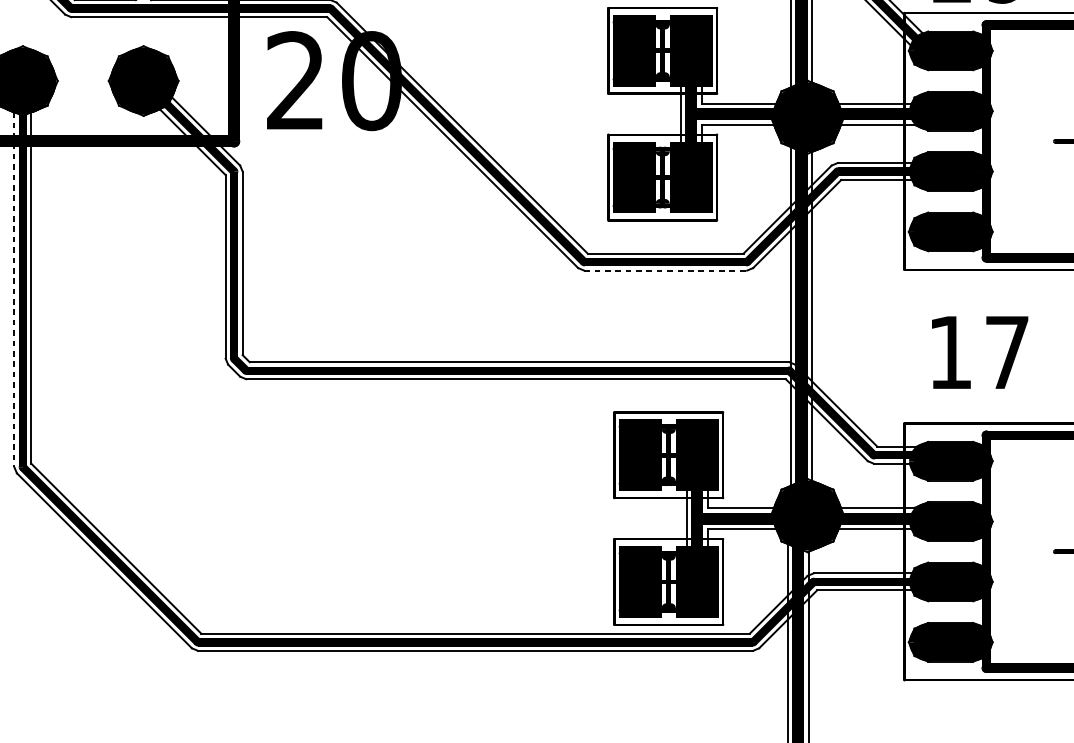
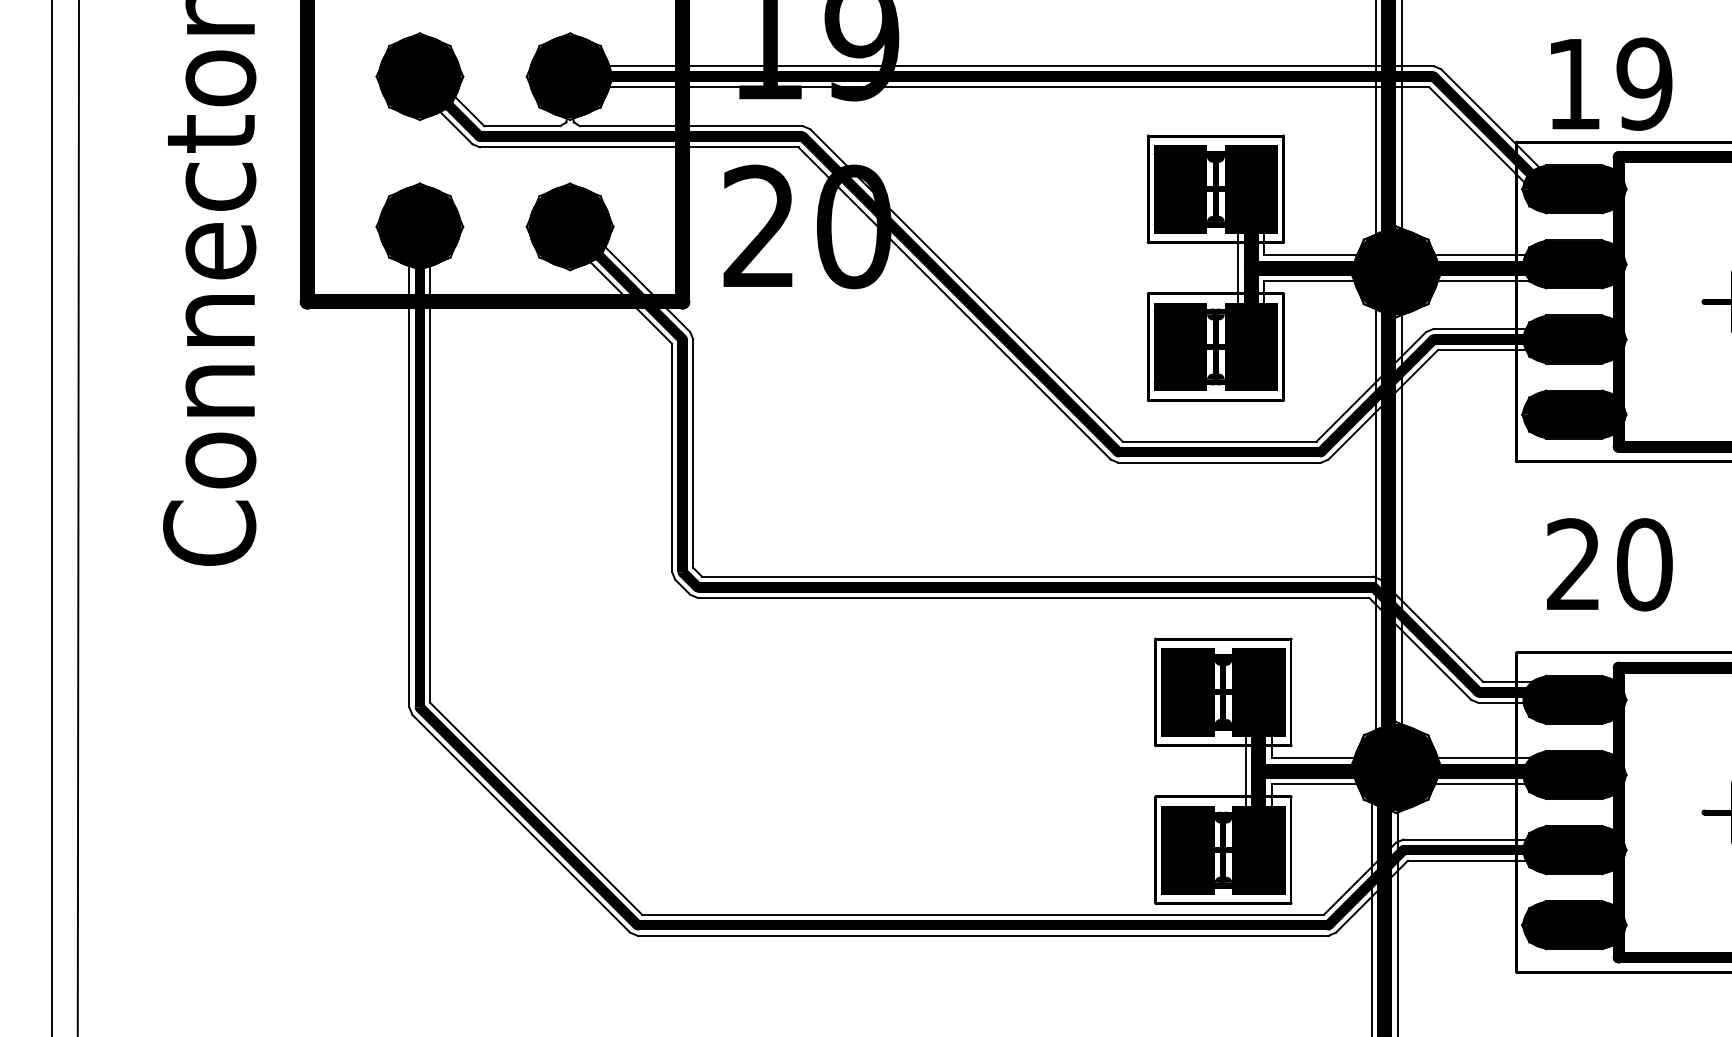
line: (666, 270) -> (1220, 462), dashed -> solid
line: (14, 289) -> (409, 486), dashed -> solid
text: (979, 352) -> (1609, 564), 17 -> 20

